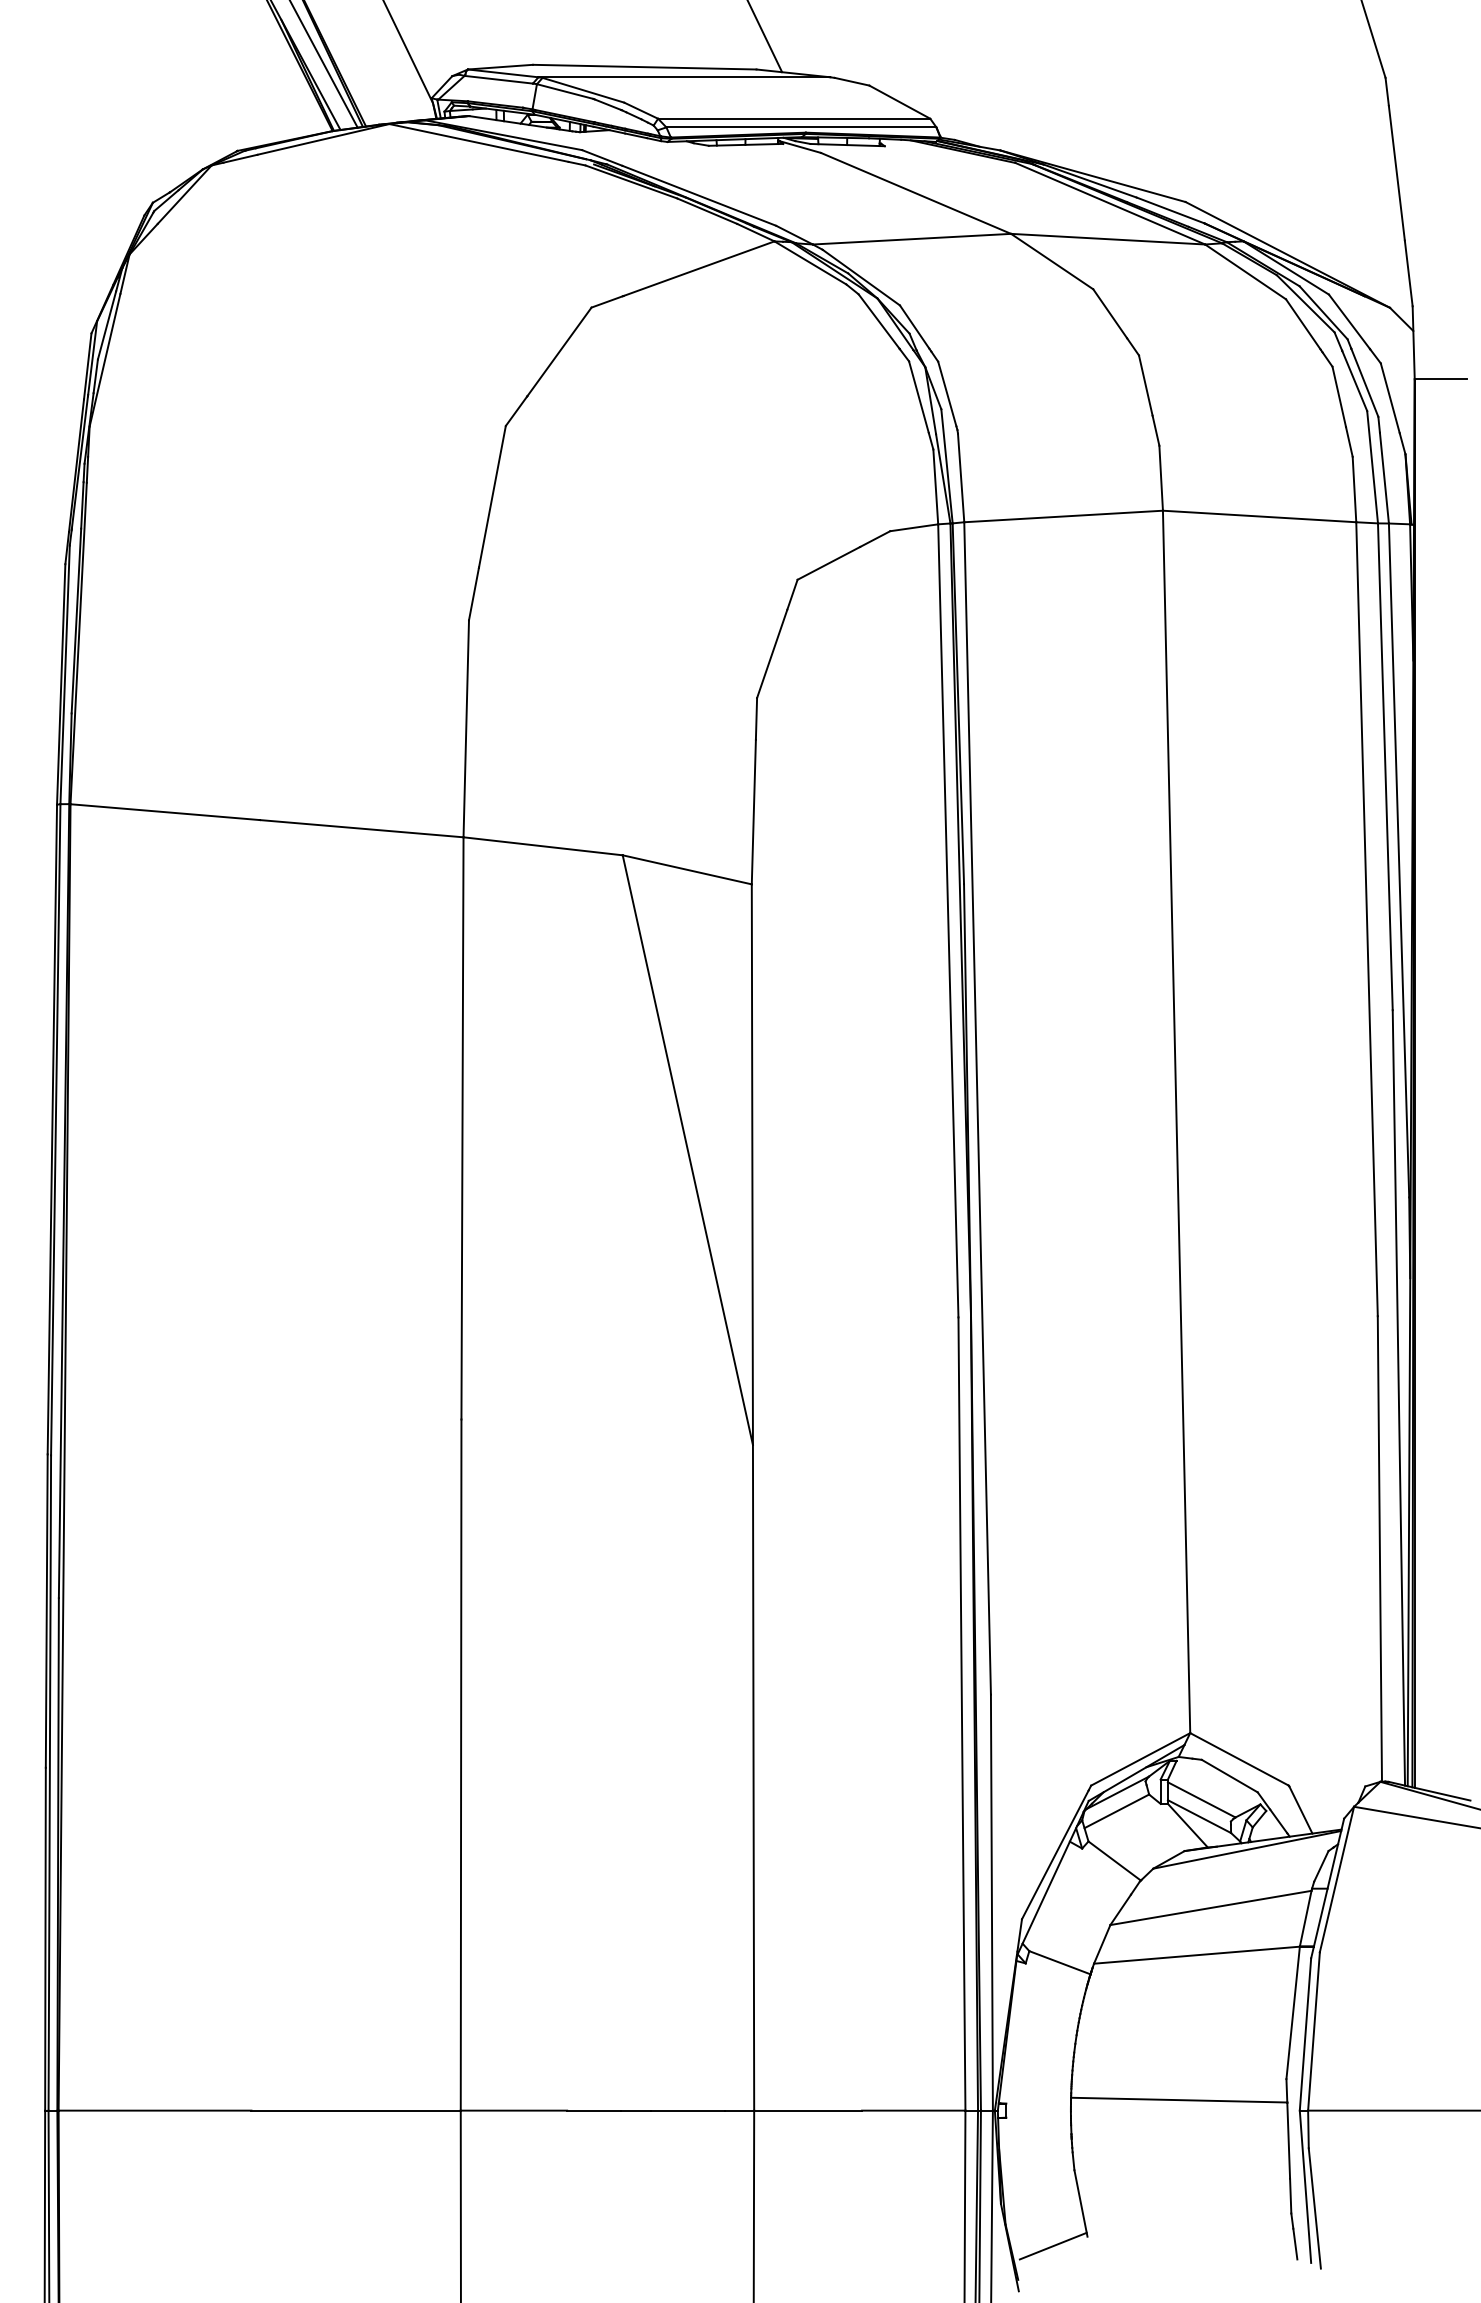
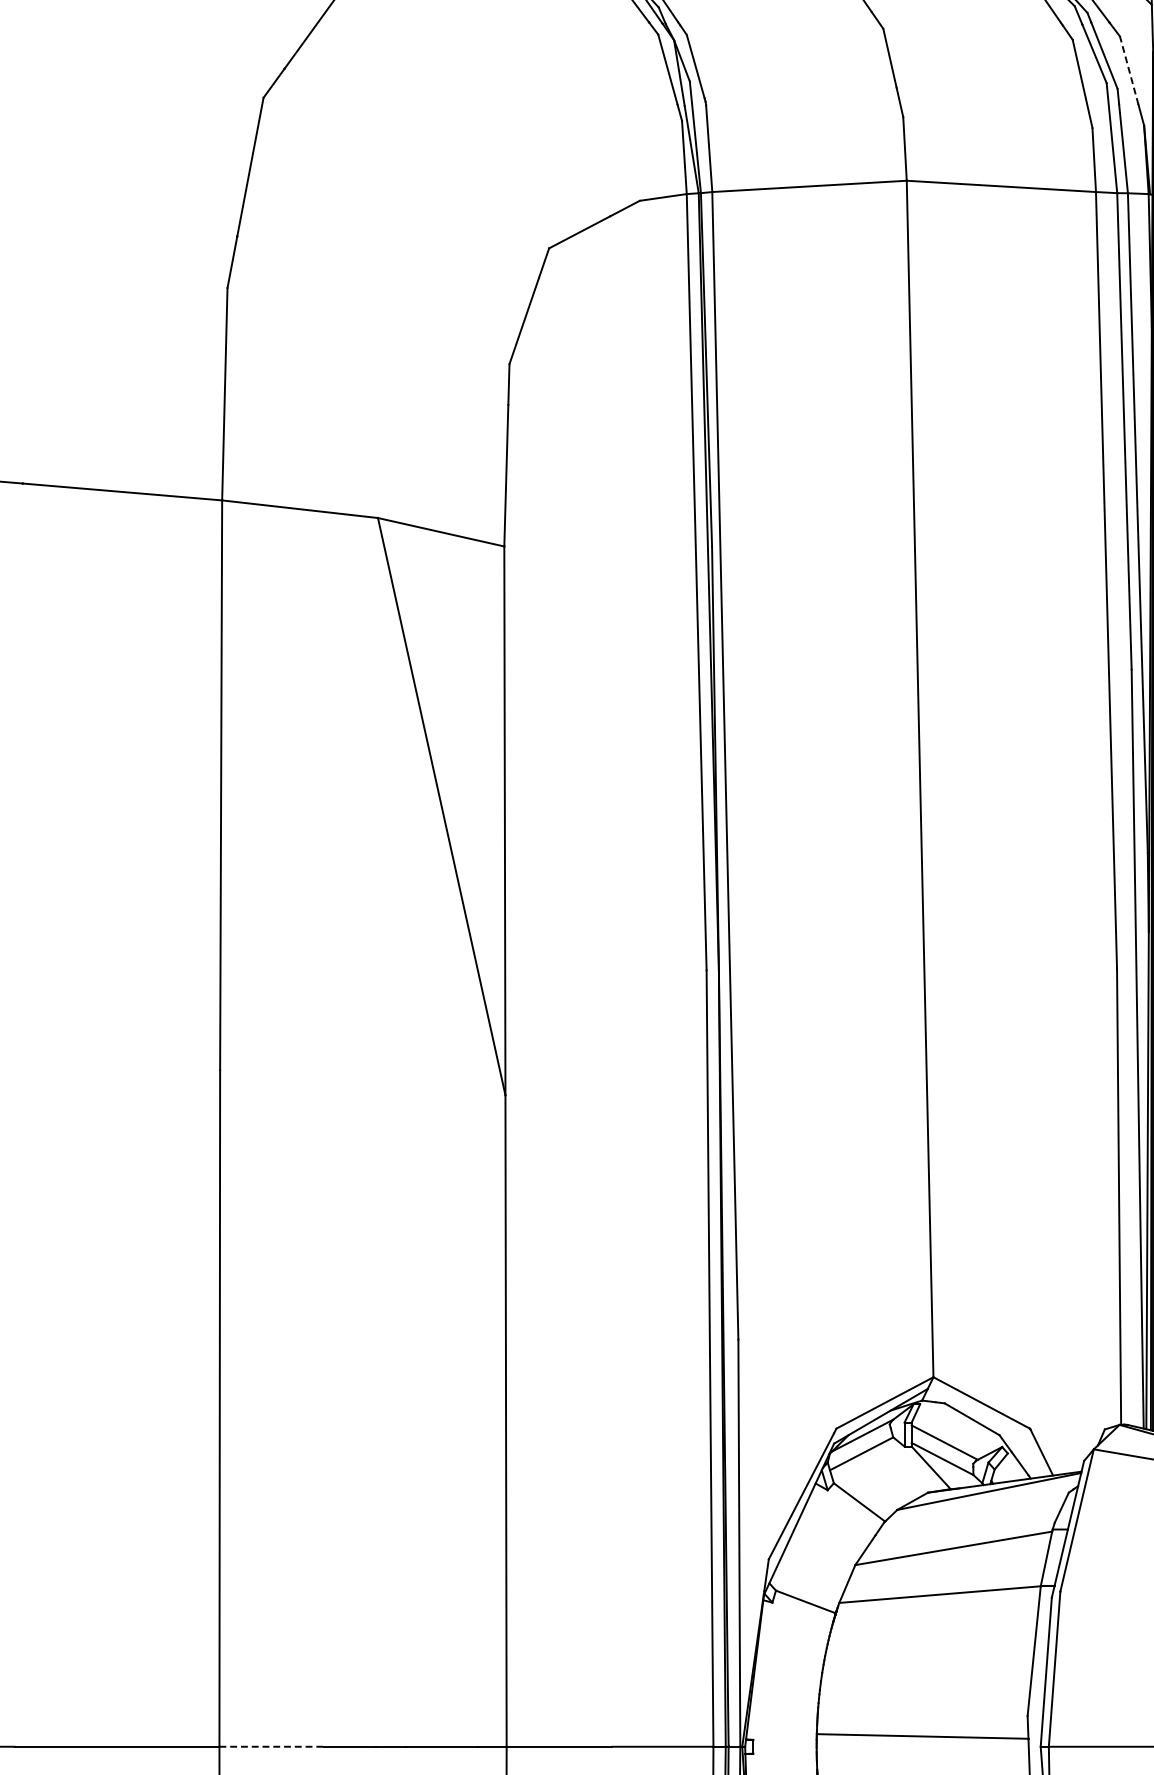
line: (1390, 397) -> (1129, 69), solid -> dashed
line: (514, 2110) -> (272, 1746), solid -> dashed

